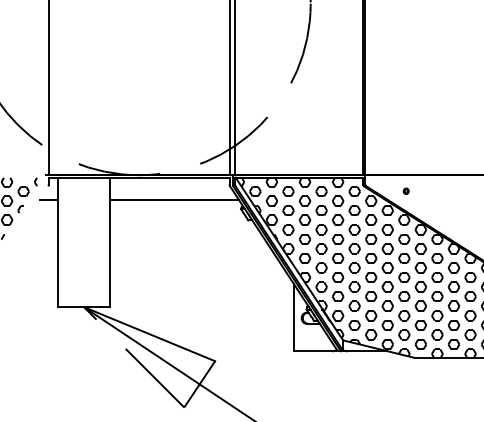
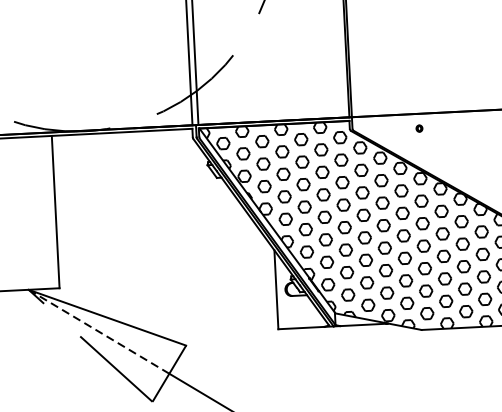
part: (405, 190) -> (418, 127), moved
line: (174, 199) -> (128, 157), removed
line: (141, 345) -> (98, 331), solid -> dashed

